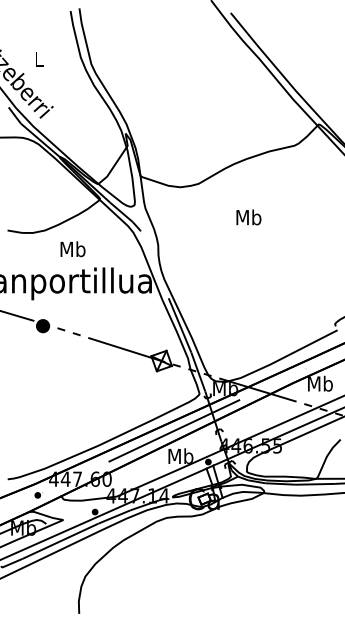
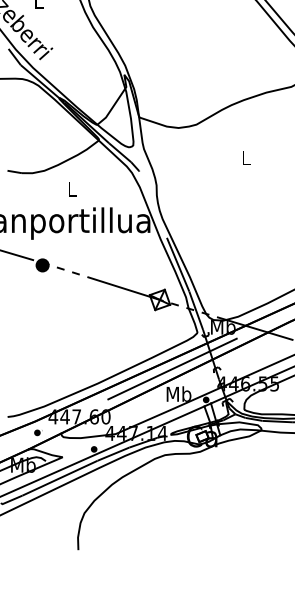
text: (248, 217) -> (245, 157), Mb -> L
text: (72, 249) -> (71, 189), Mb -> L

